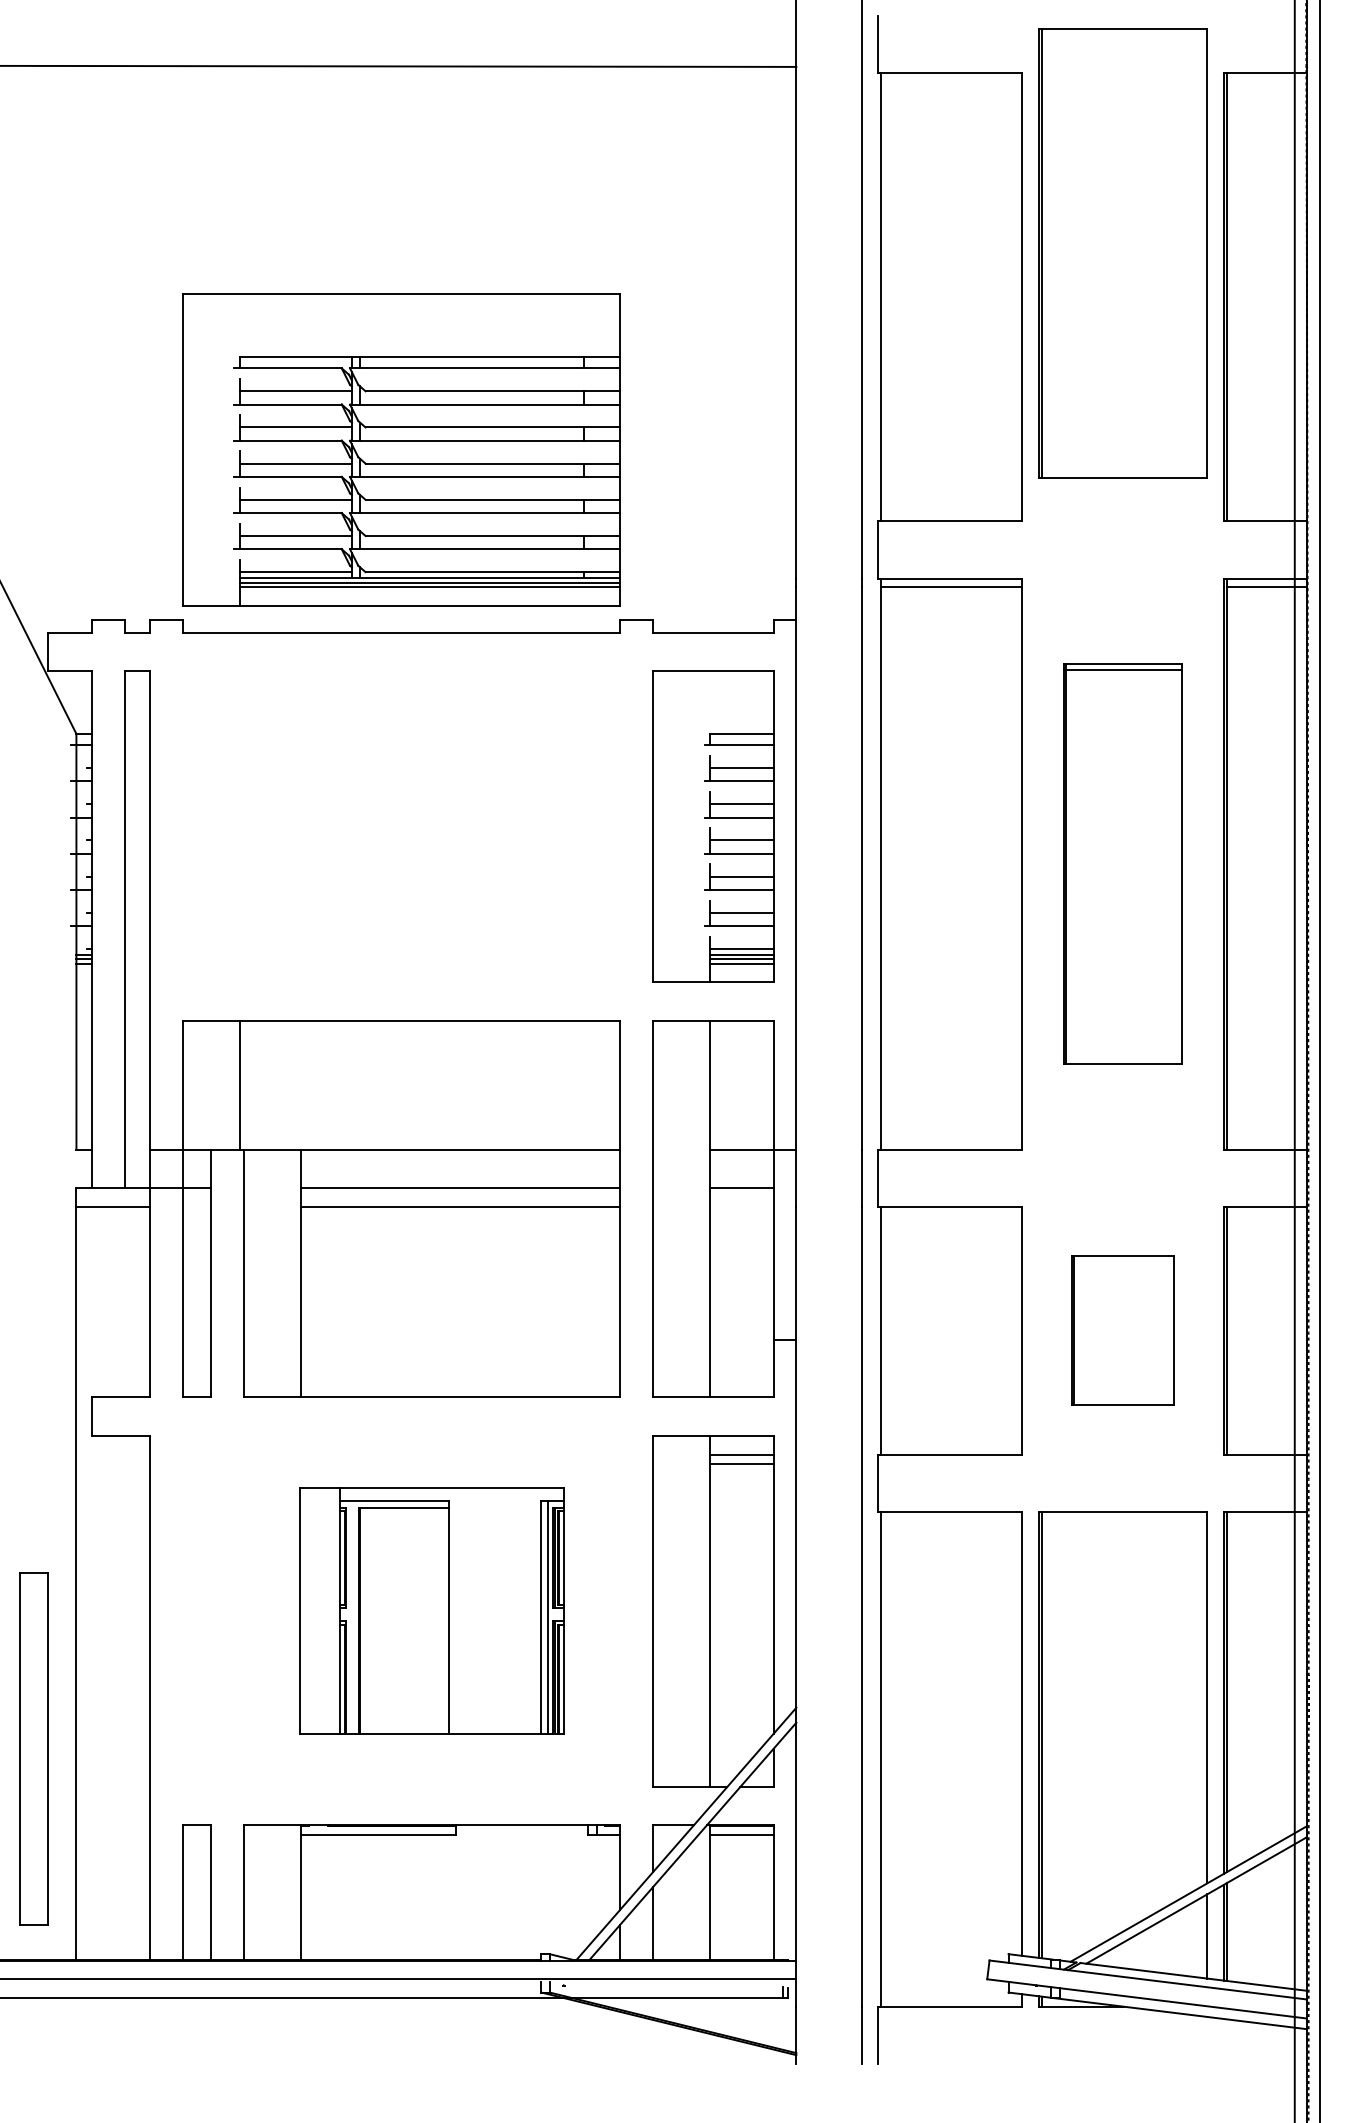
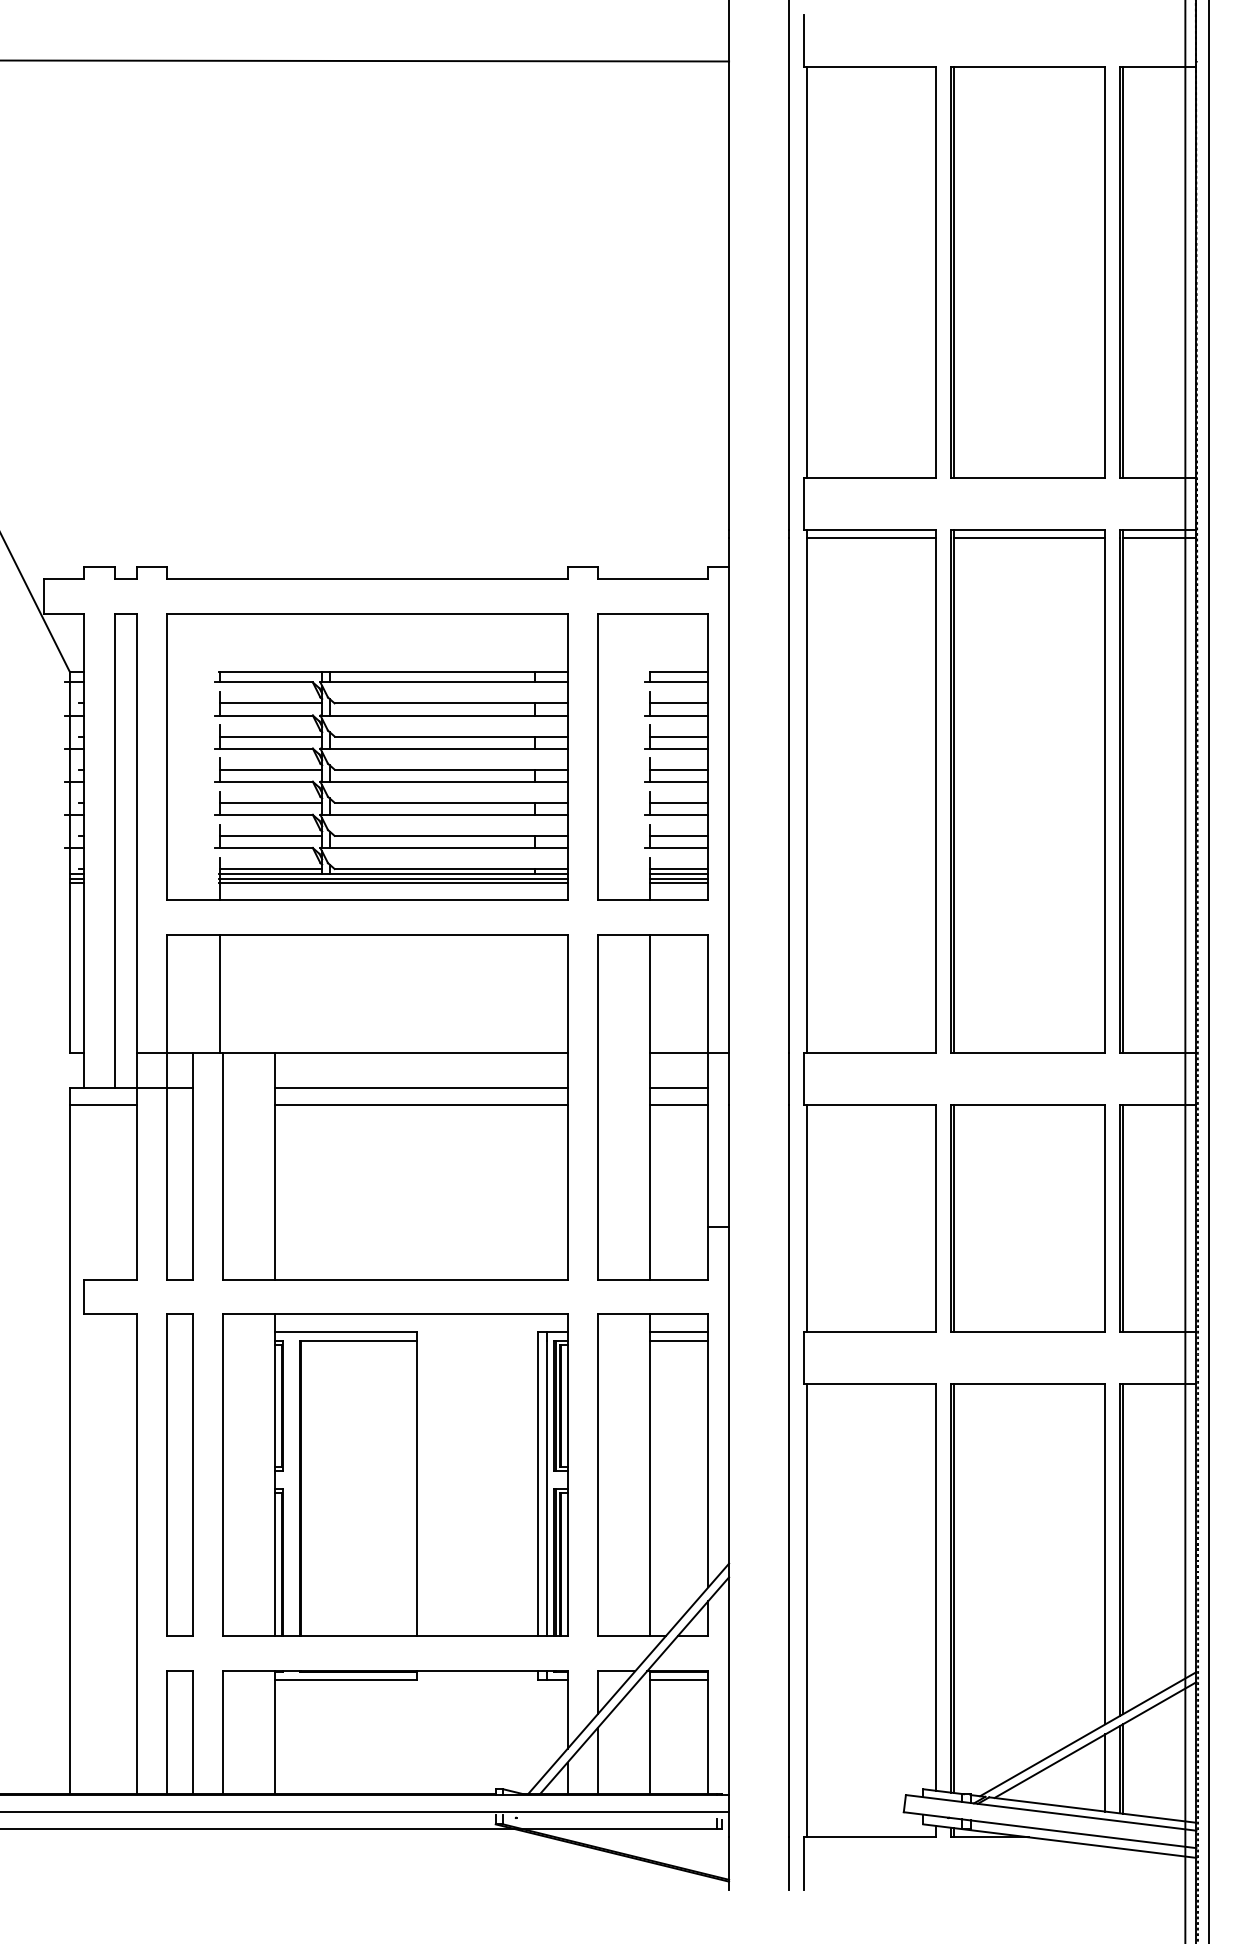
part: (1122, 253) -> (1027, 272), moved
part: (401, 449) -> (367, 756), moved
part: (1122, 864) -> (1027, 791), size x1.43
line: (741, 1207) -> (678, 1105), added
part: (1122, 1330) -> (1027, 1218), size x1.67
part: (432, 1610) -> (395, 1474), size x1.43
part: (33, 1748) -> (179, 1474), moved

